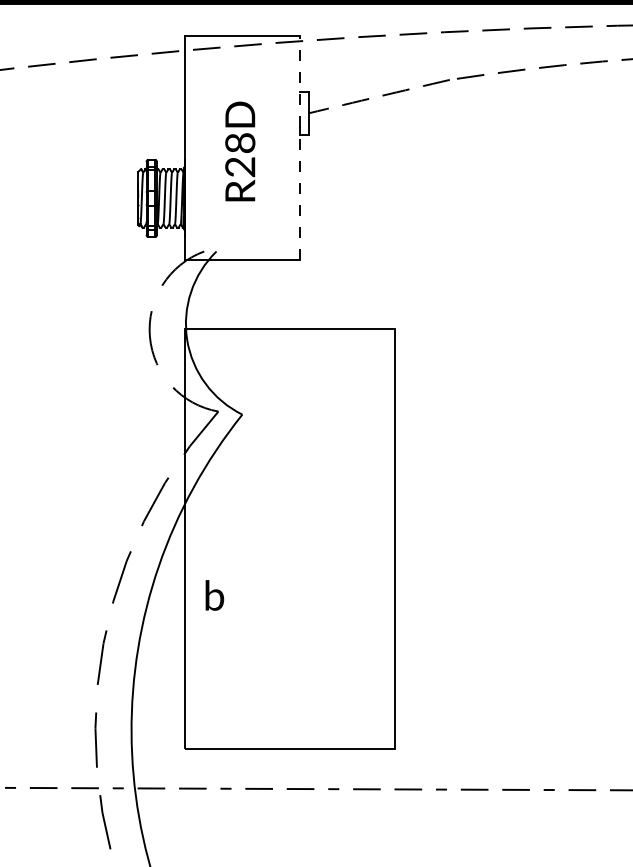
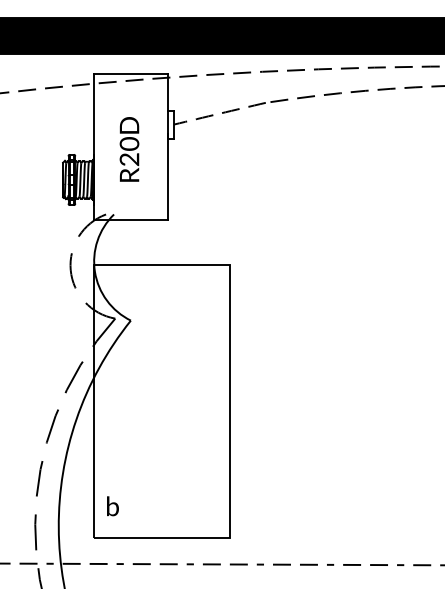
text: (240, 142) -> (129, 143), R28D -> R20D
line: (300, 147) -> (168, 146), dashed -> solid
text: (214, 595) -> (112, 506), moved

